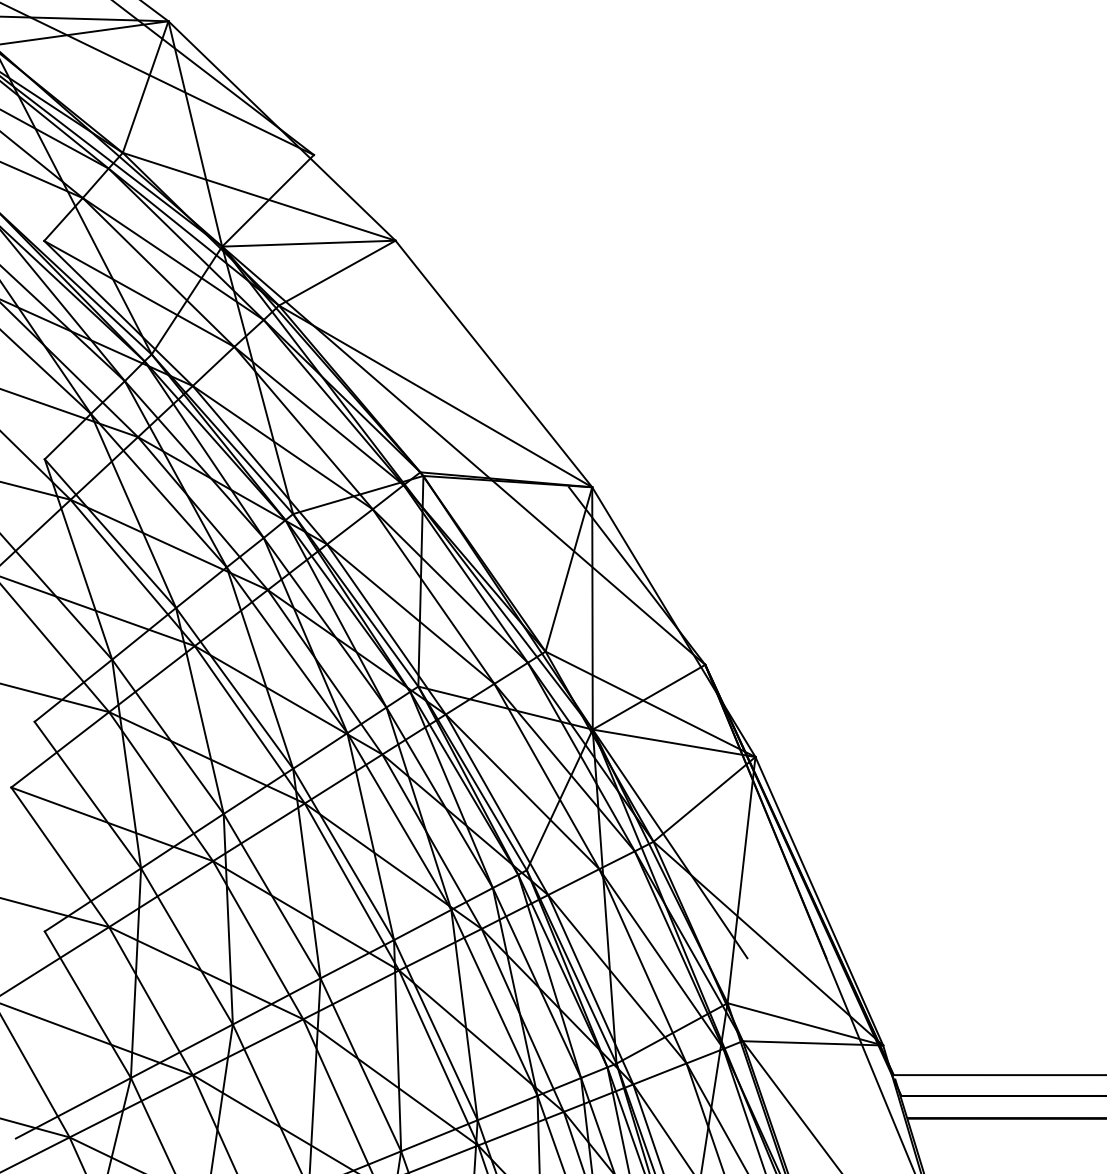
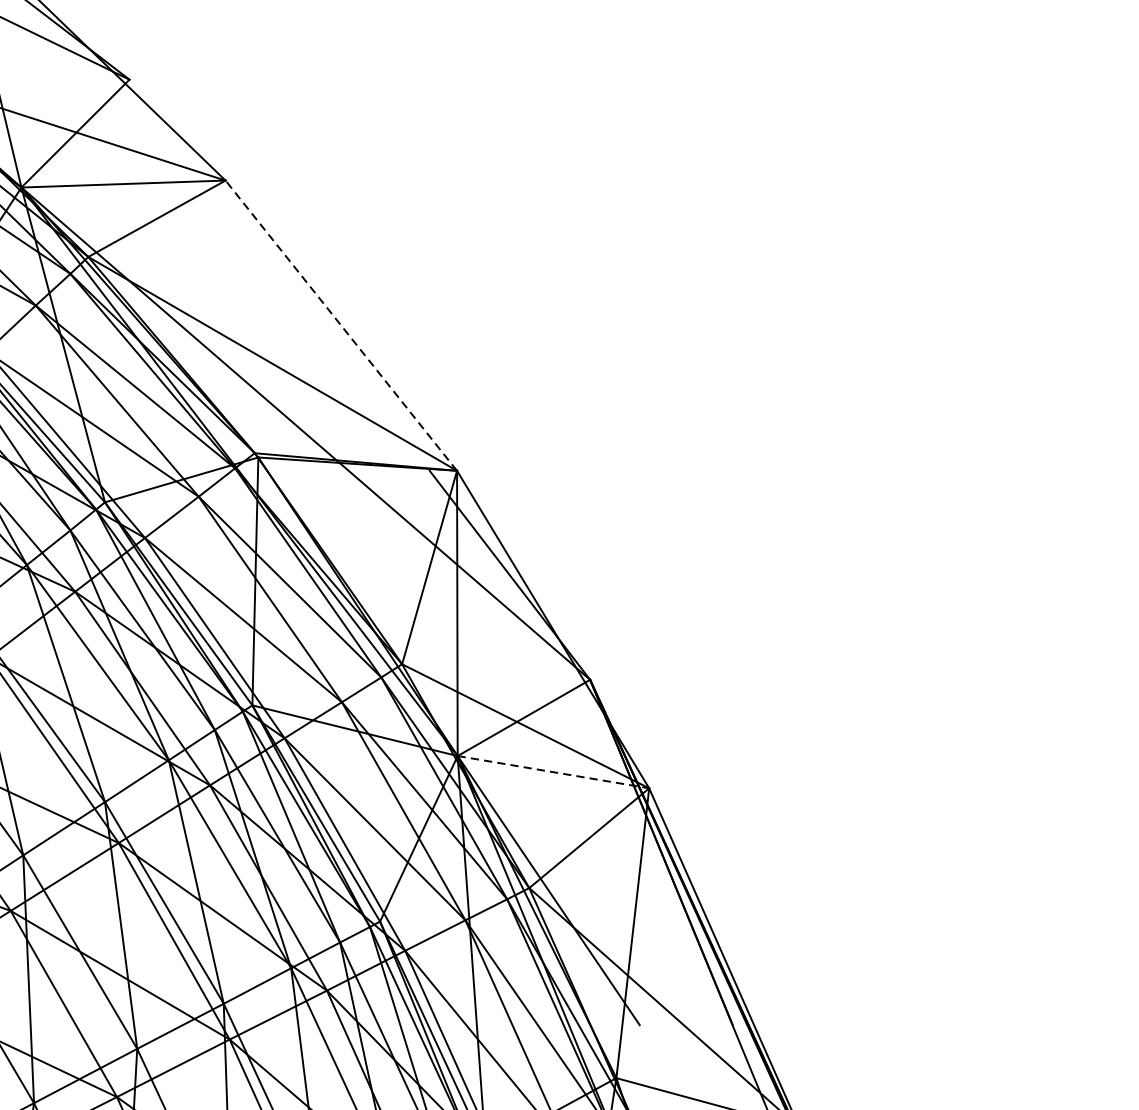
line: (493, 364) -> (340, 326), solid -> dashed
line: (674, 743) -> (553, 772), solid -> dashed

